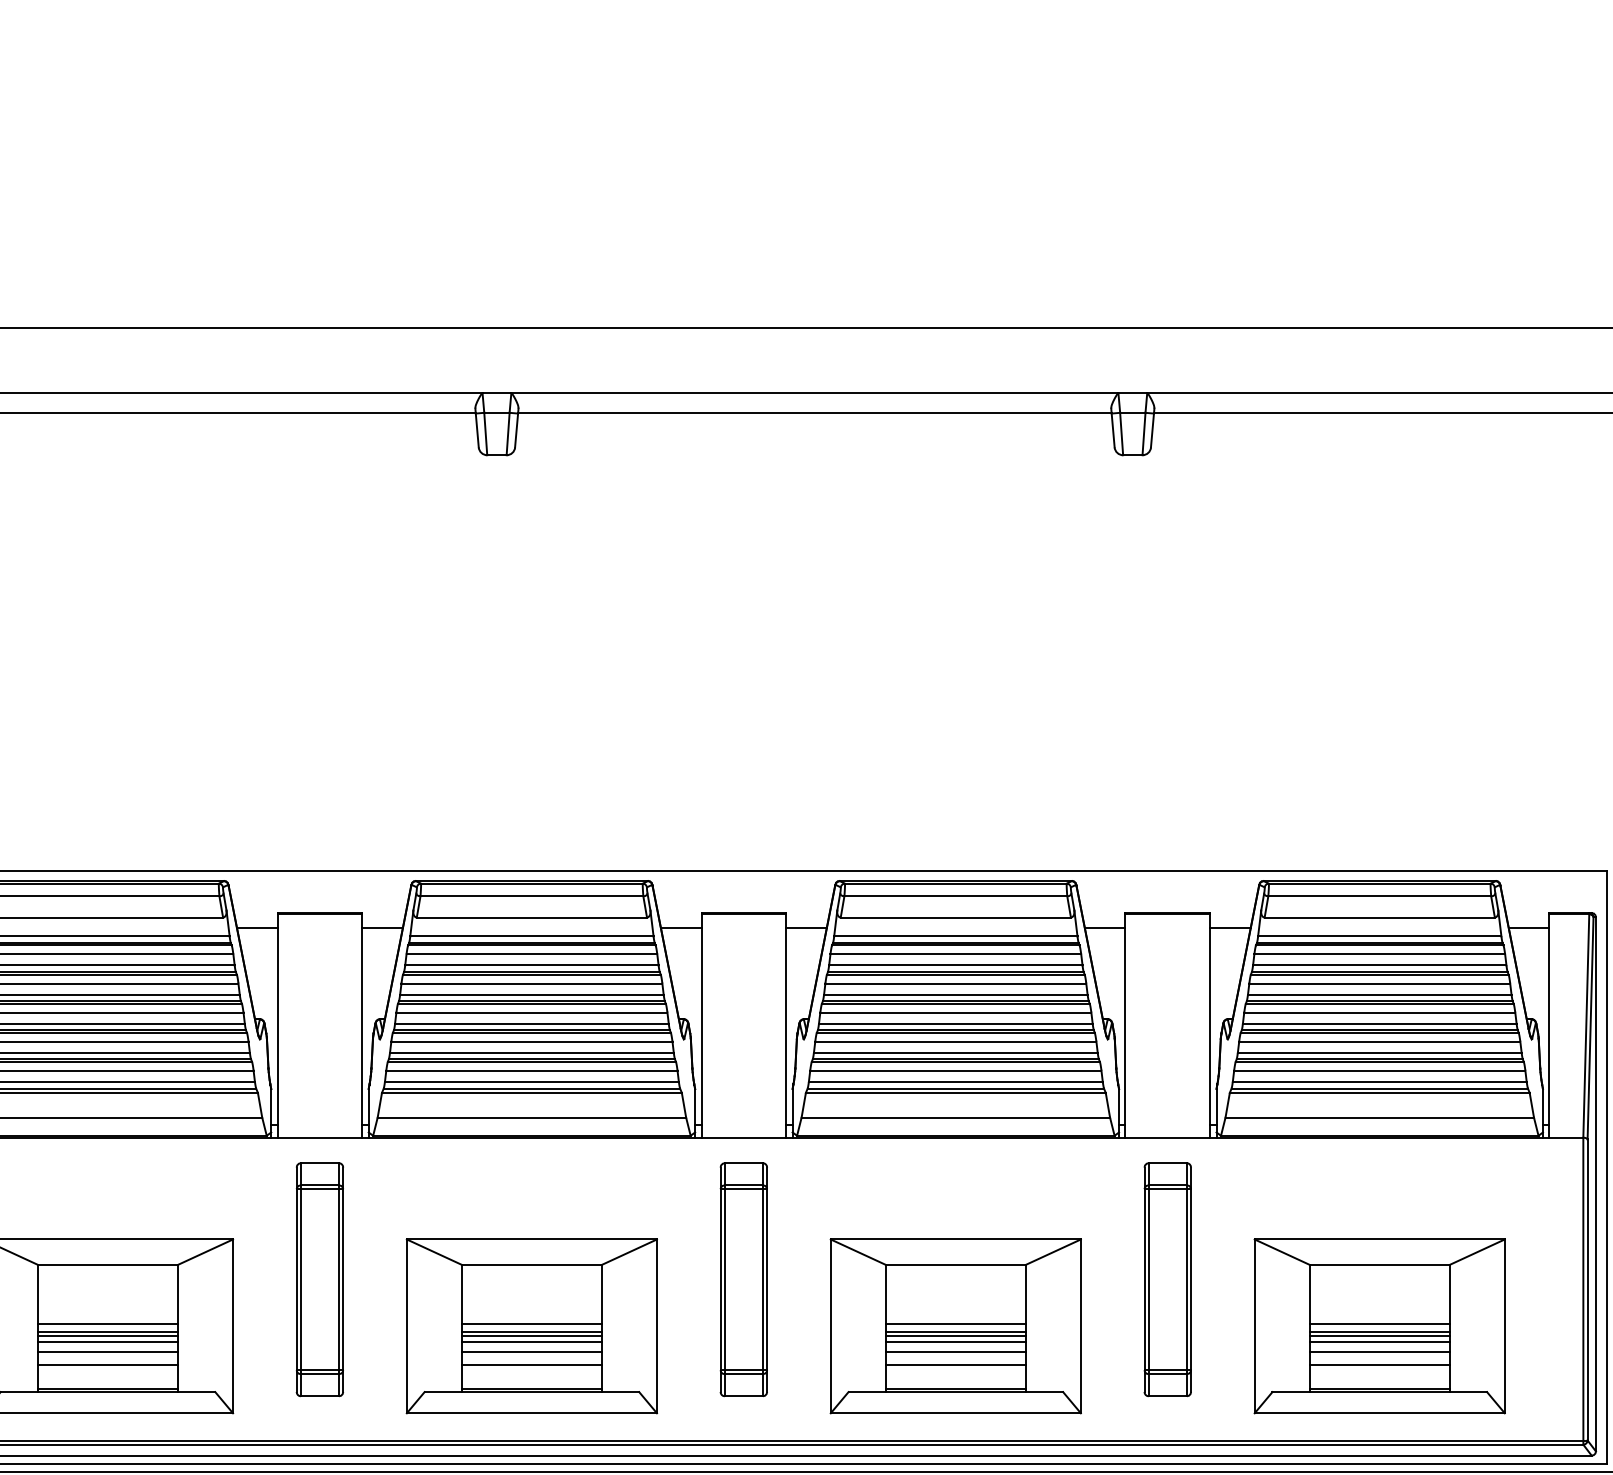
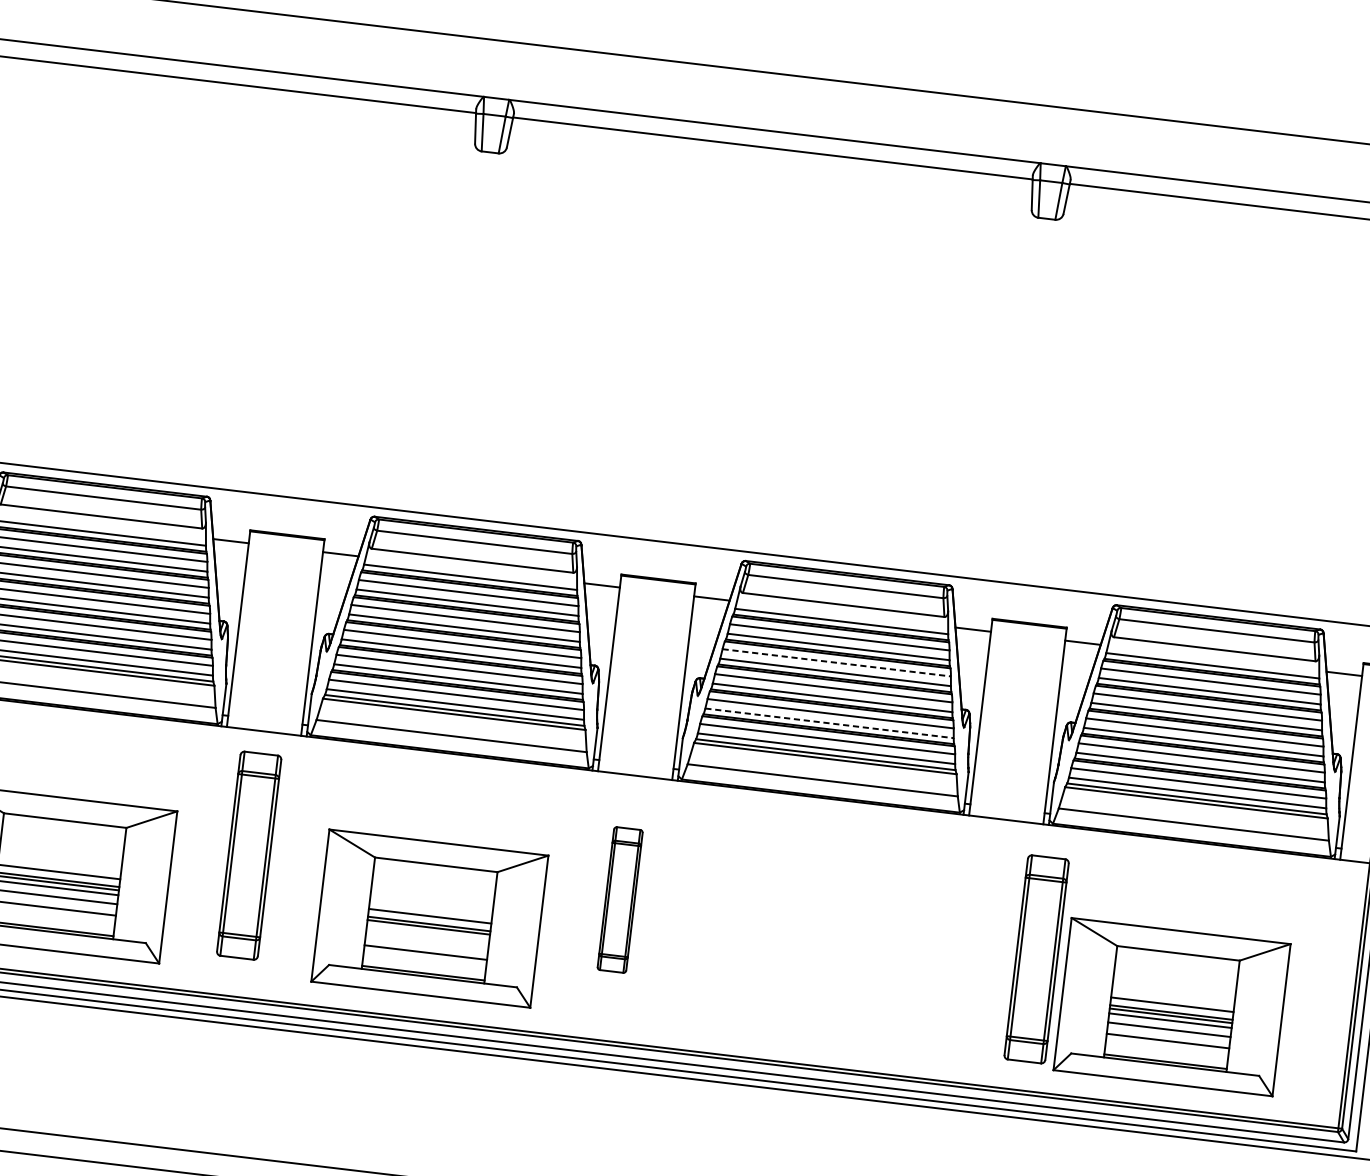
line: (956, 983) -> (837, 662), solid -> dashed
line: (955, 1052) -> (829, 723), solid -> dashed
part: (743, 1279) -> (619, 899), size x0.7
part: (1167, 1279) -> (1036, 959), moved
part: (955, 1326) -> (800, 962), removed
line: (531, 1341) -> (427, 931), removed
line: (531, 1352) -> (426, 941), removed

